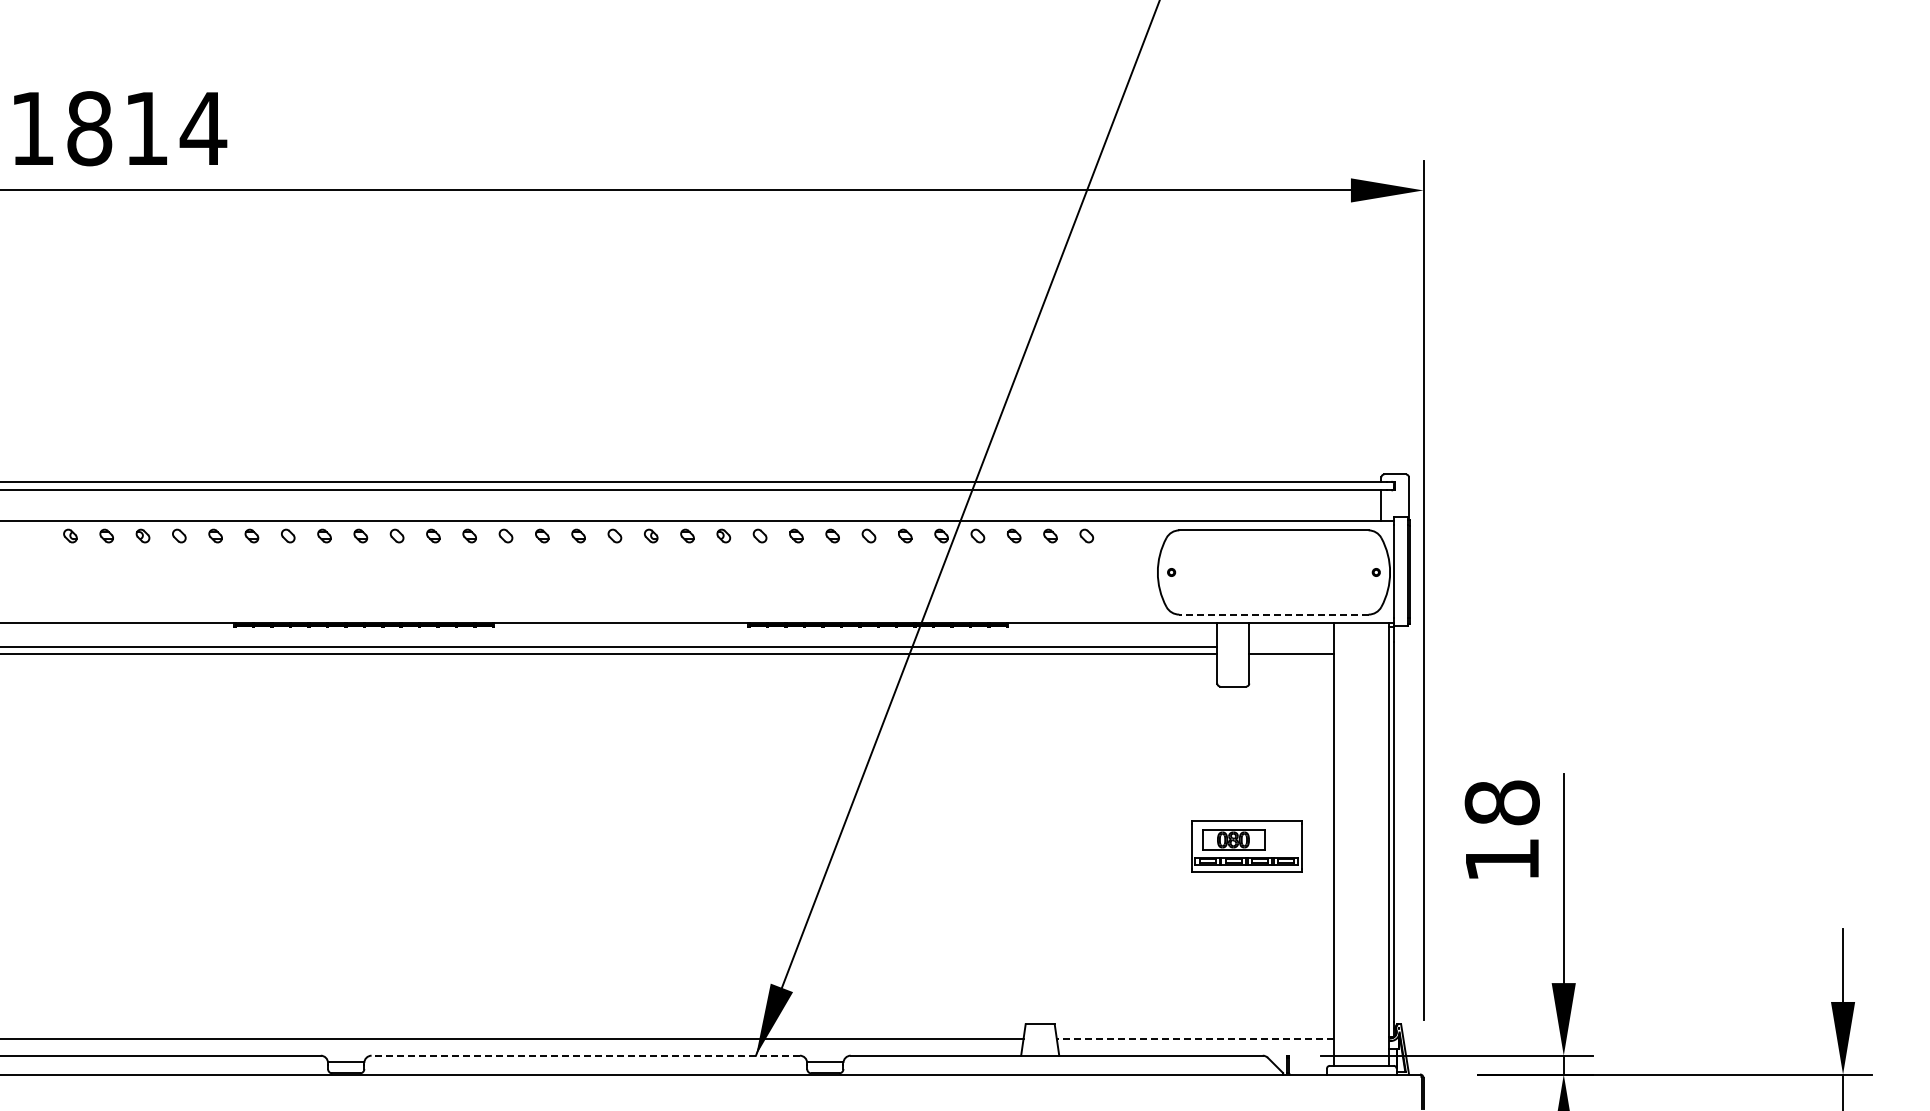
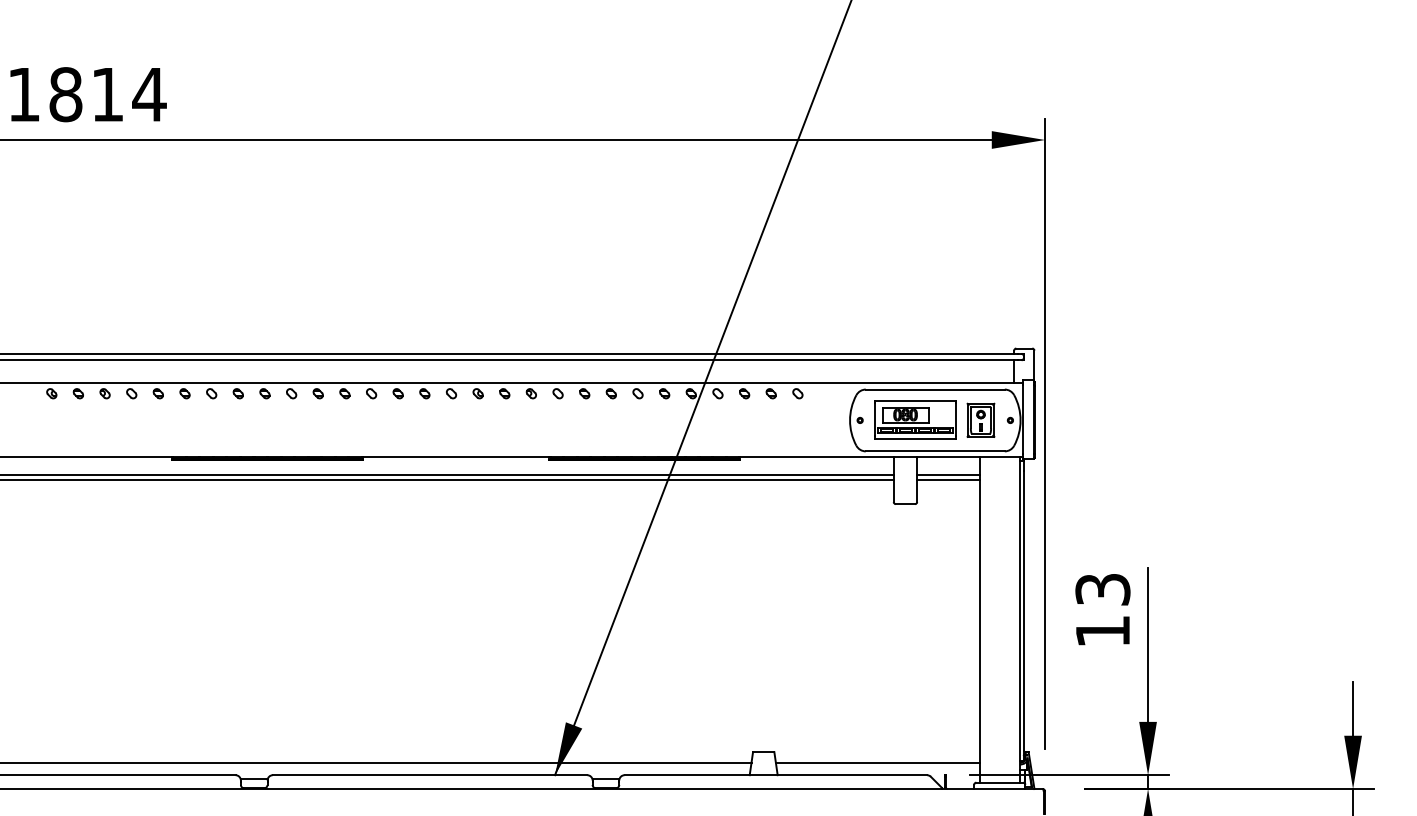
part: (1336, 571) -> (981, 419), added
line: (1273, 614) -> (934, 451), dashed -> solid
line: (1291, 646) -> (948, 474), added
text: (1501, 802) -> (1102, 589), 18 -> 13
part: (1246, 846) -> (915, 419), moved
line: (1195, 1038) -> (877, 762), dashed -> solid
line: (585, 1055) -> (429, 775), dashed -> solid

